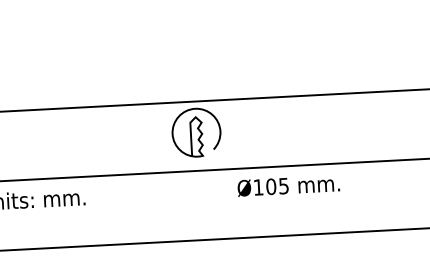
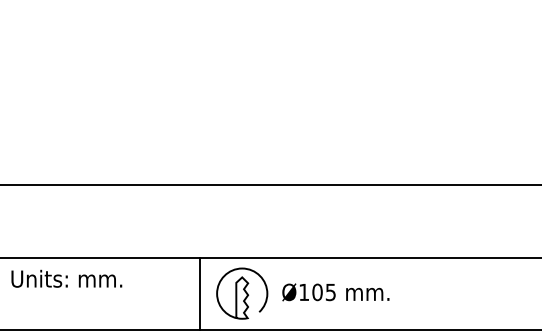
curve: (198, 130) -> (244, 291), moved
text: (288, 186) -> (335, 292), moved
line: (160, 207) -> (200, 293), added

